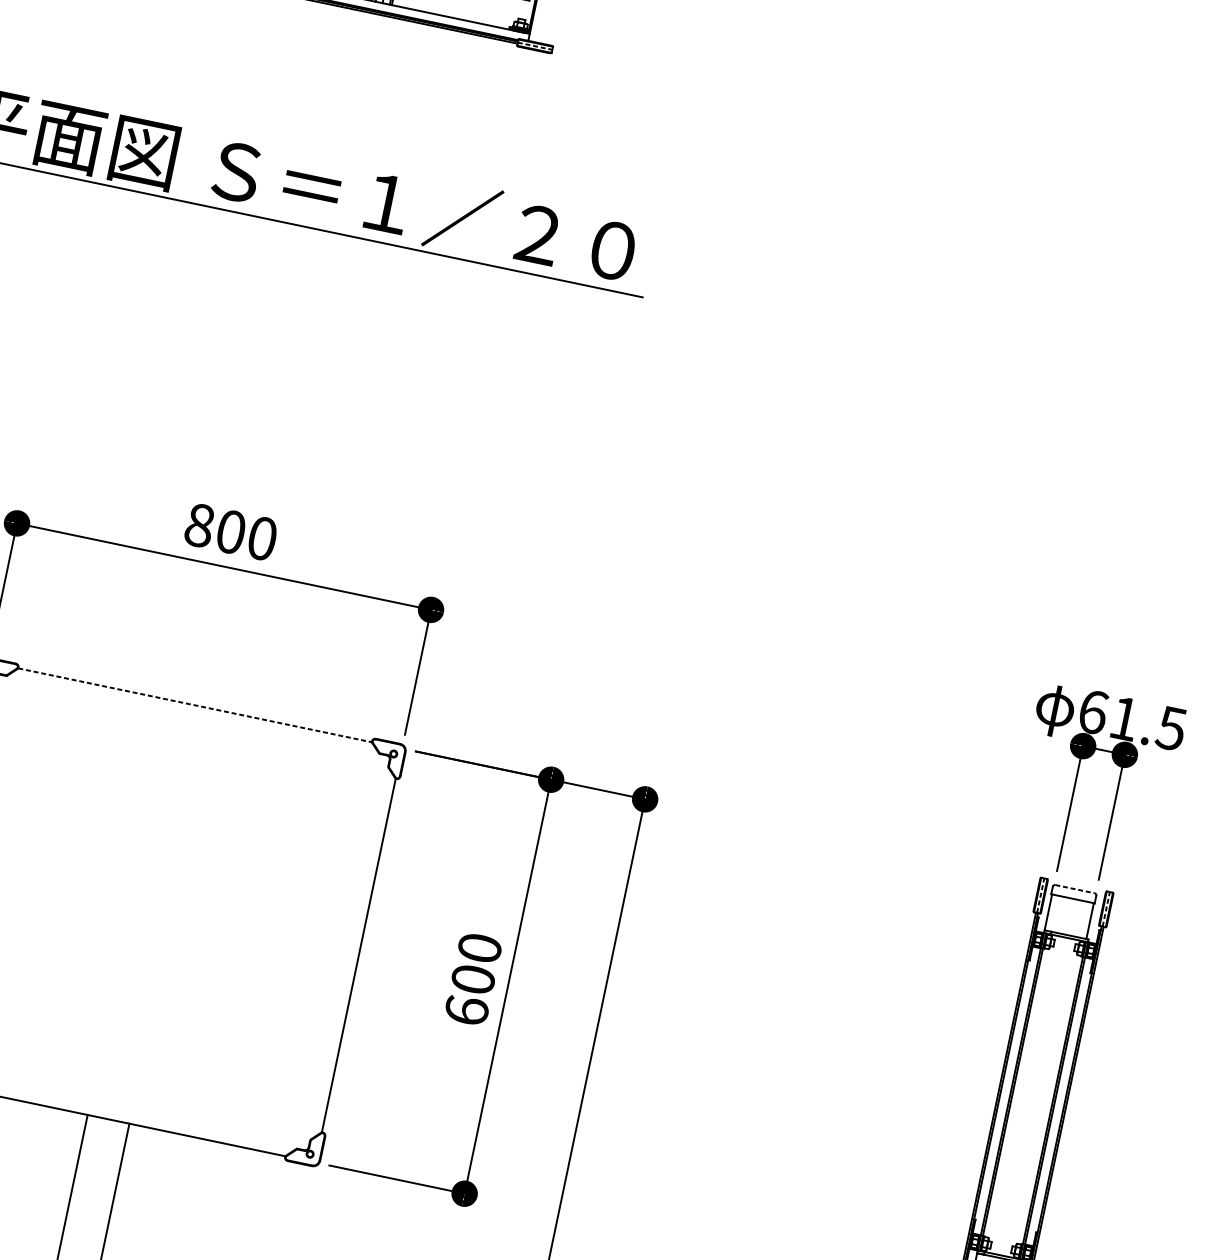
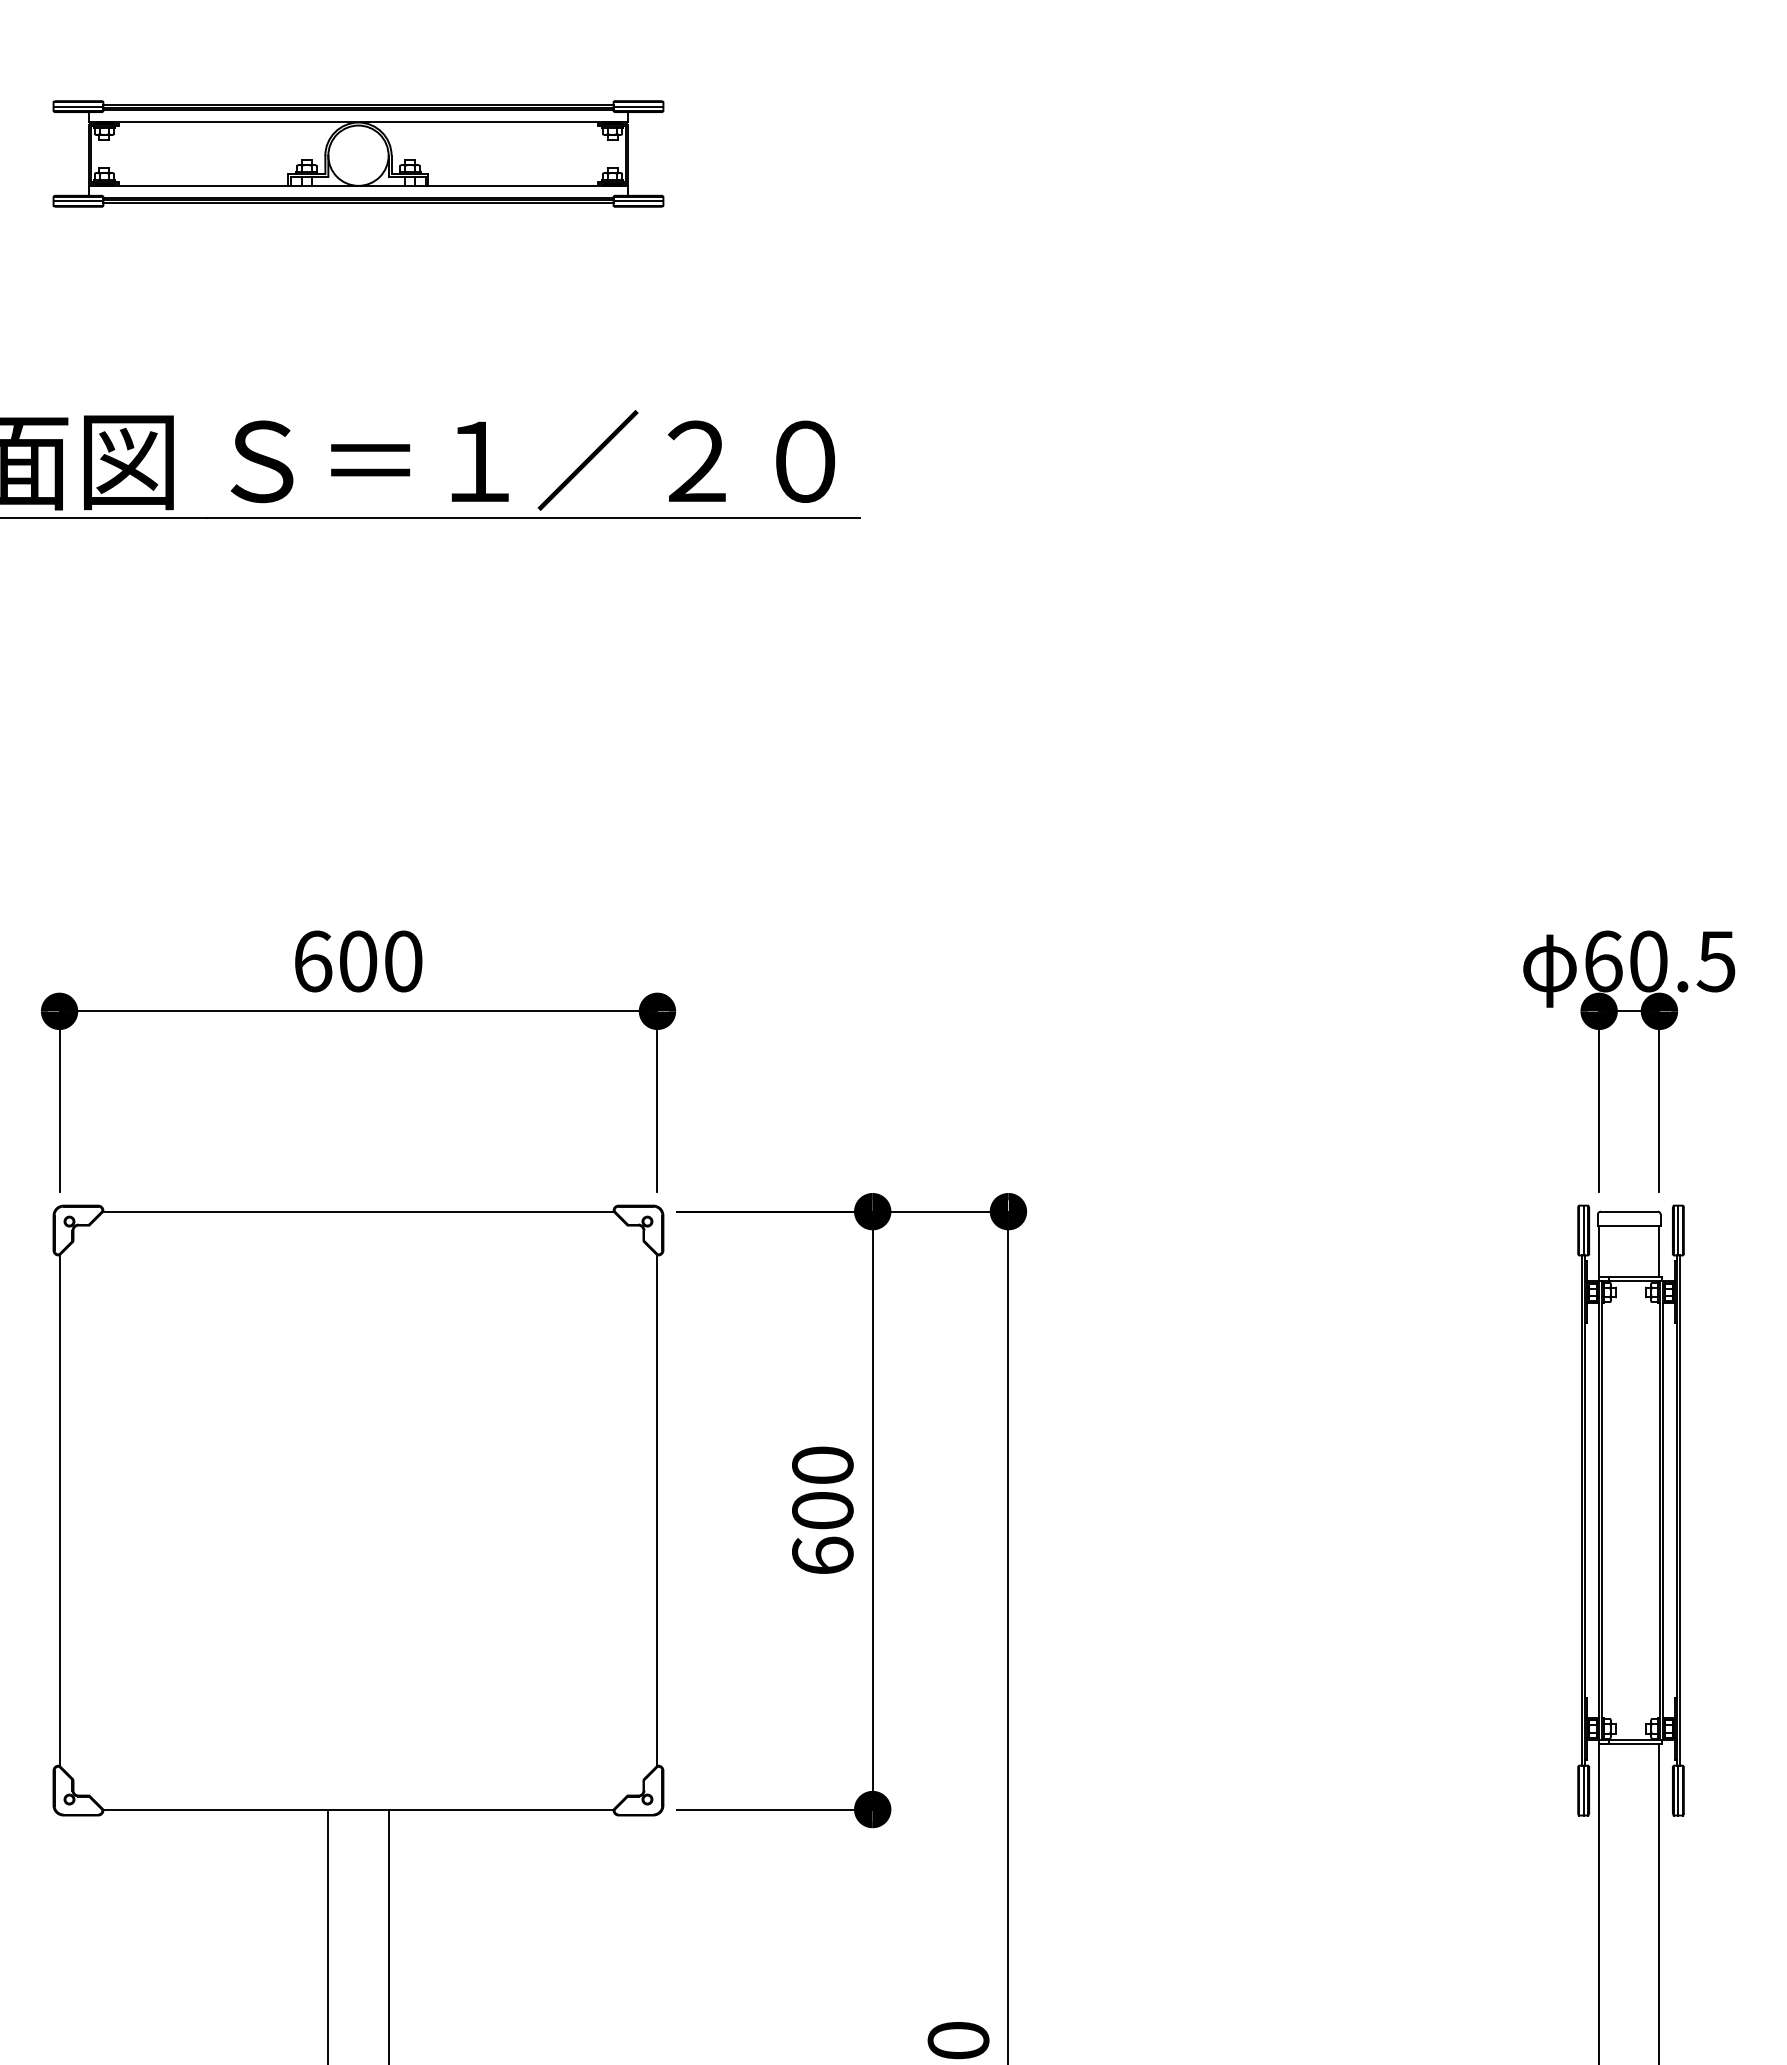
line: (535, 46) -> (638, 201), dashed -> solid
text: (200, 525) -> (313, 961), 800 -> 600
line: (195, 705) -> (358, 1211), dashed -> solid
text: (1124, 718) -> (1648, 961), 61.5 -> 60.5
line: (1075, 889) -> (1629, 1211), dashed -> solid
line: (1040, 895) -> (1583, 1230), dashed -> solid
line: (1106, 909) -> (1678, 1230), dashed -> solid

